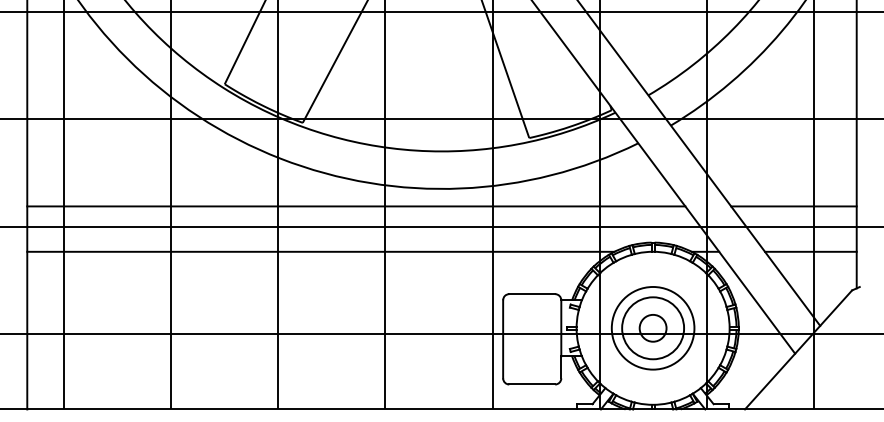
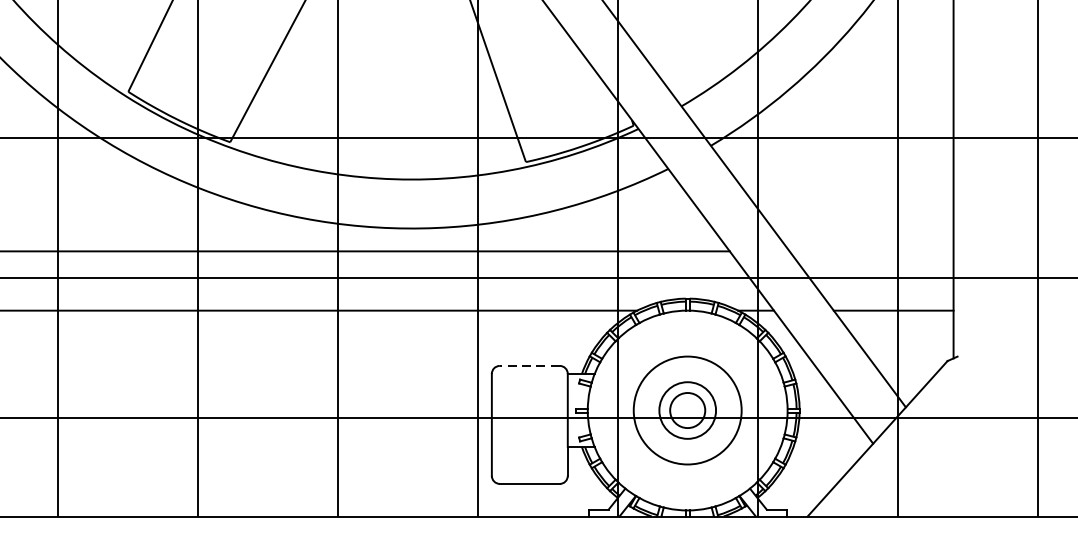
line: (793, 206) -> (871, 251), removed
line: (532, 294) -> (530, 366), solid -> dashed
circle: (653, 328) -> (688, 410), size x0.7

